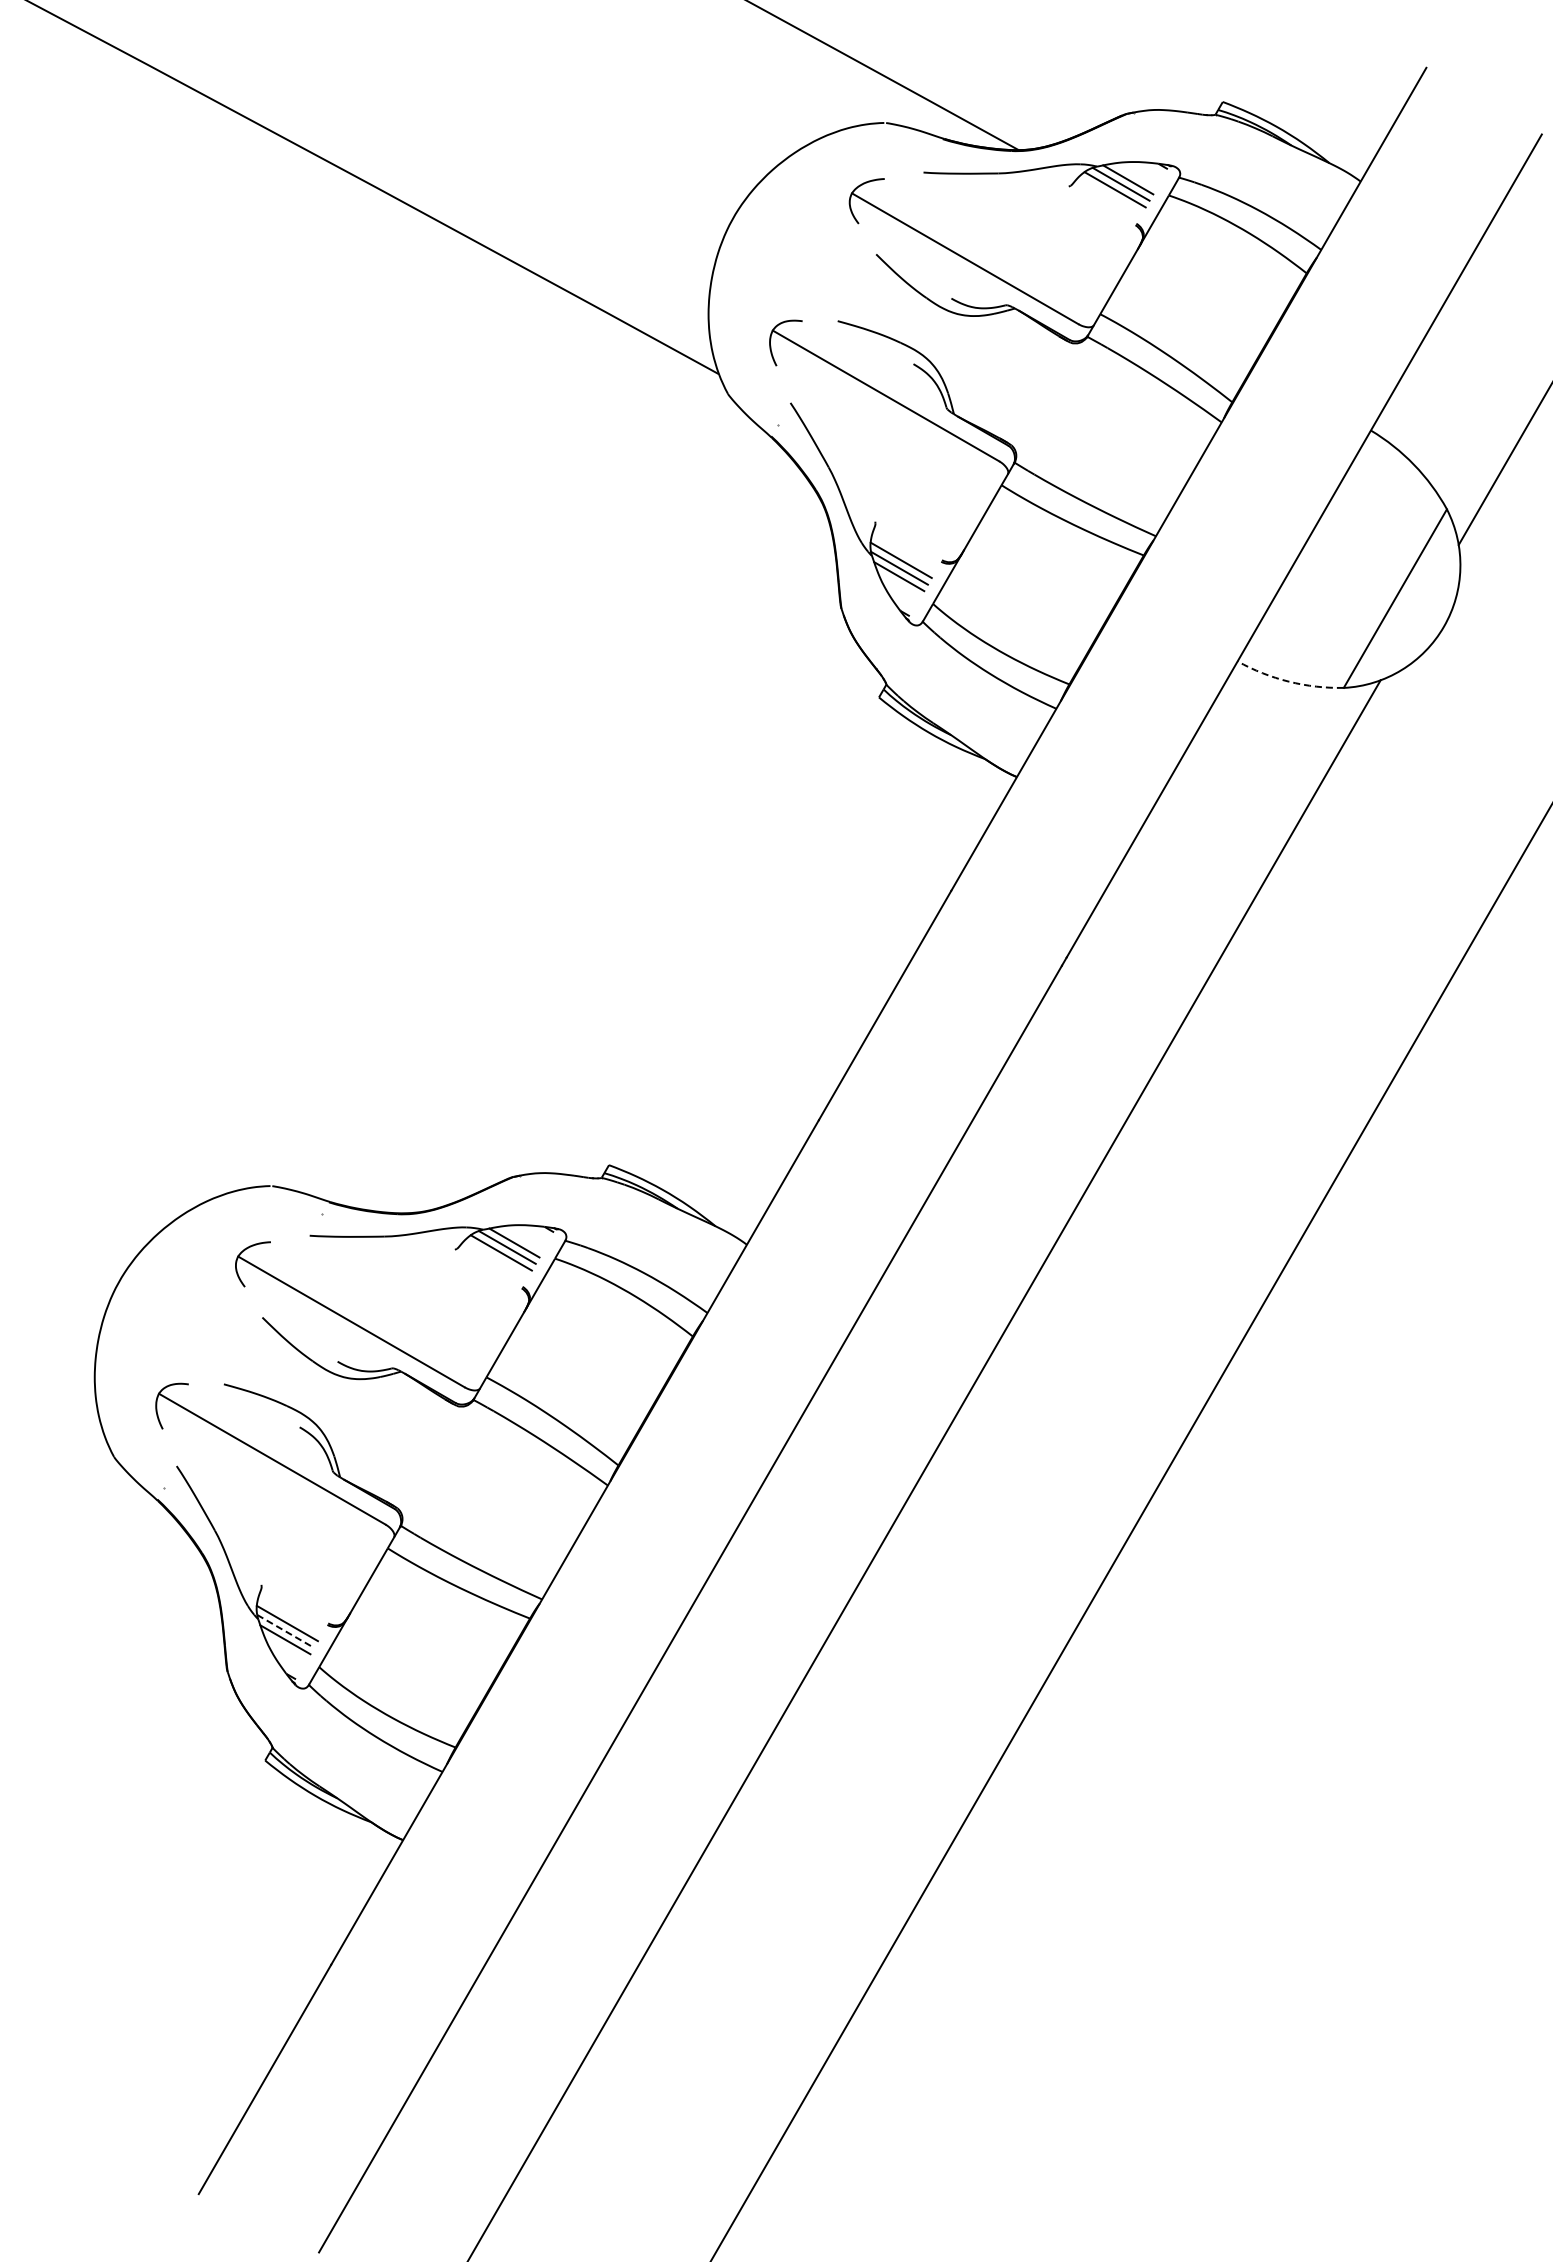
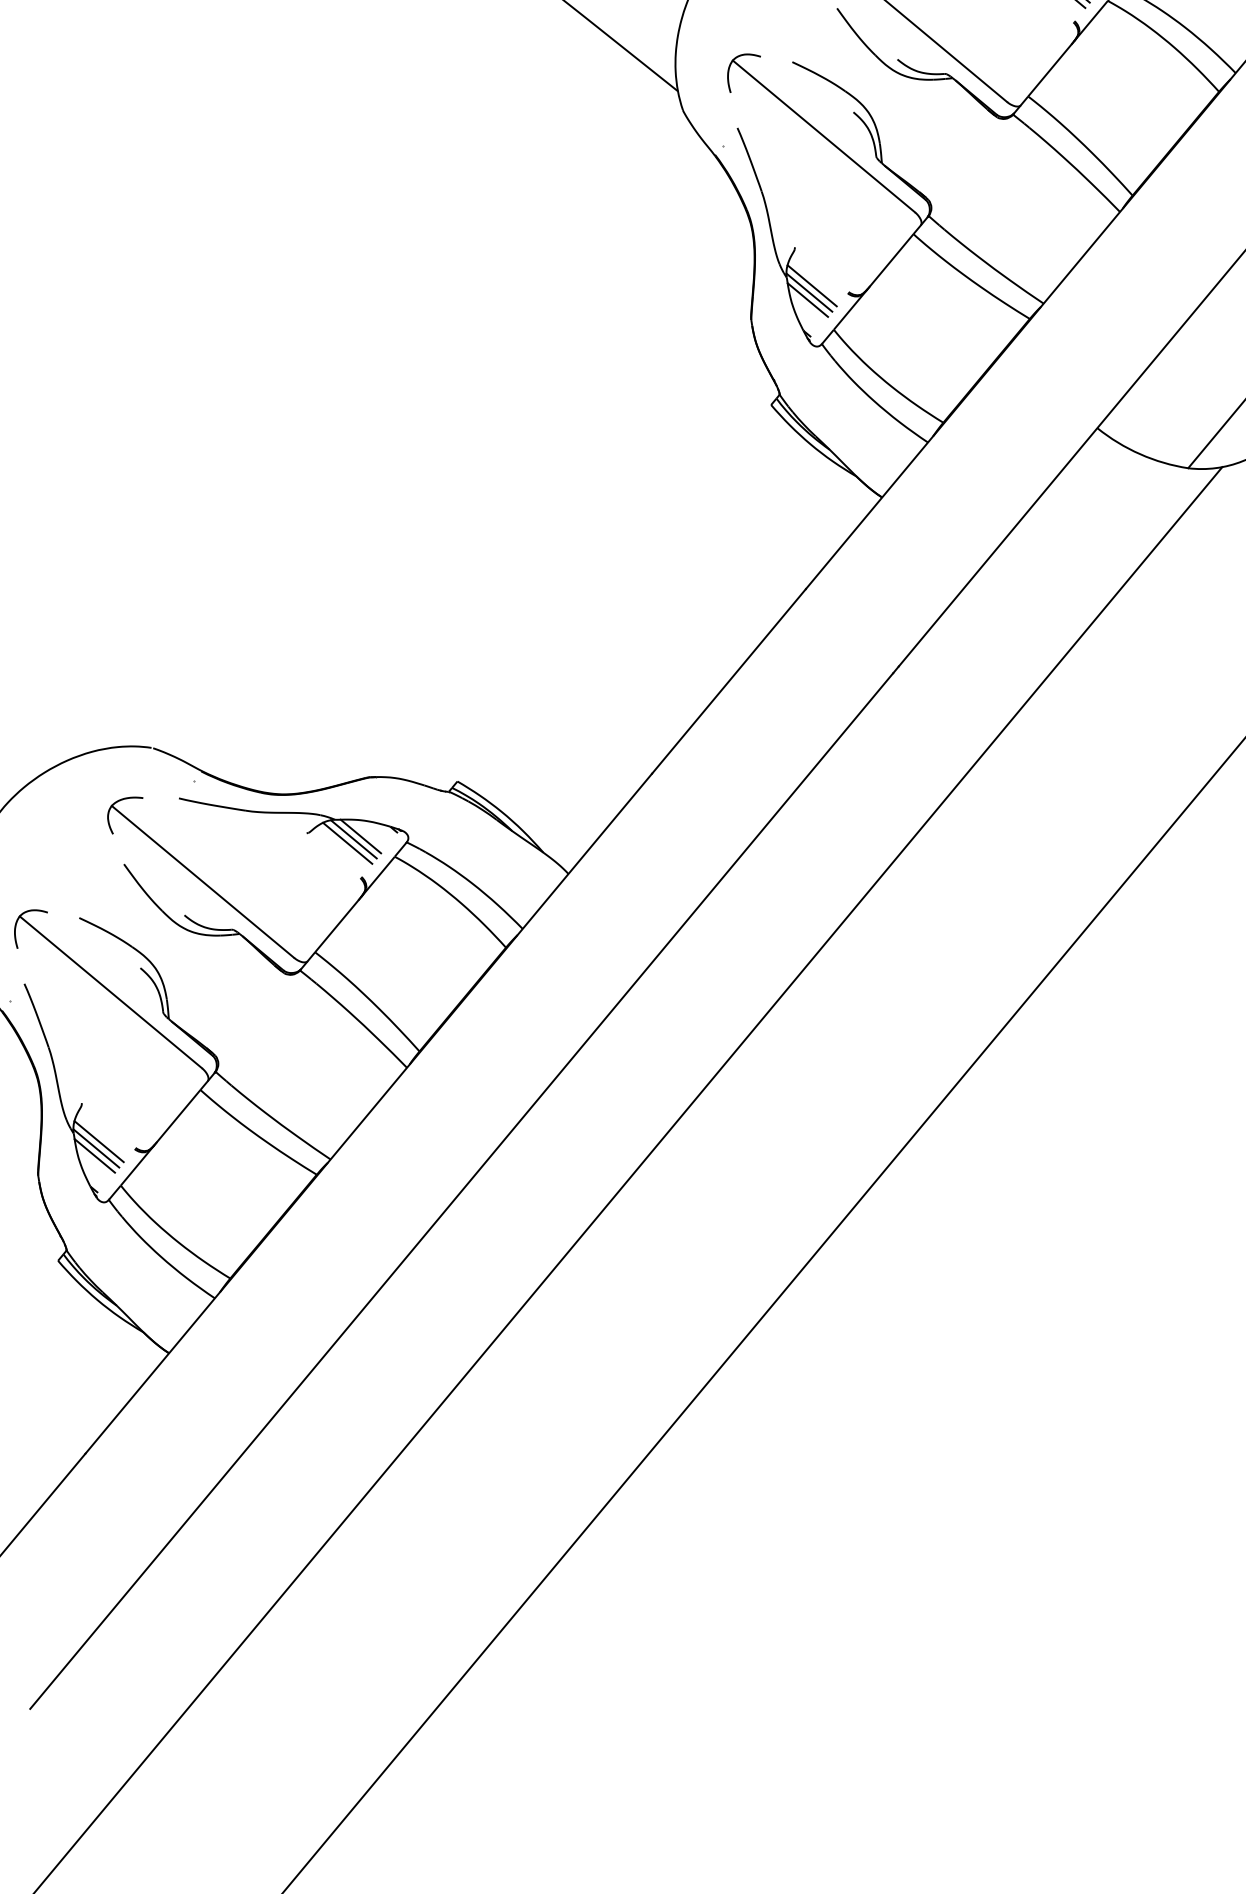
arc: (1289, 681) -> (1140, 454), dashed -> solid
line: (285, 1631) -> (96, 1148), dashed -> solid

